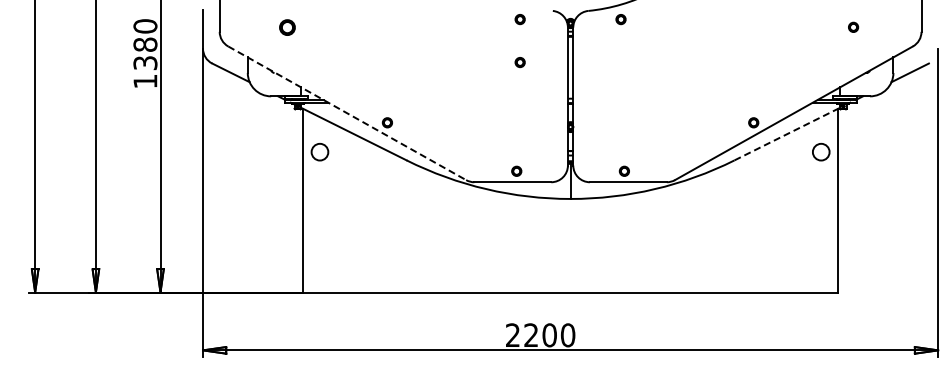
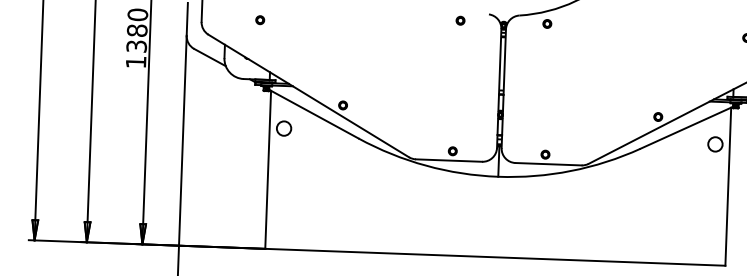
part: (287, 26) -> (260, 19), size x0.62
part: (519, 62) -> (458, 57), removed
line: (347, 113) -> (308, 96), dashed -> solid
line: (787, 134) -> (686, 128), dashed -> solid

